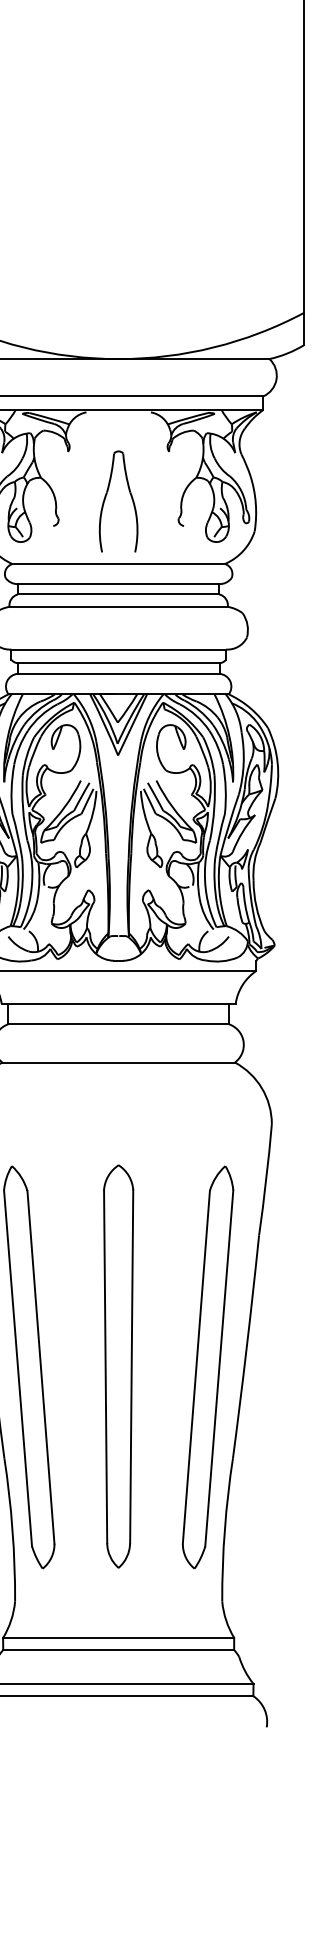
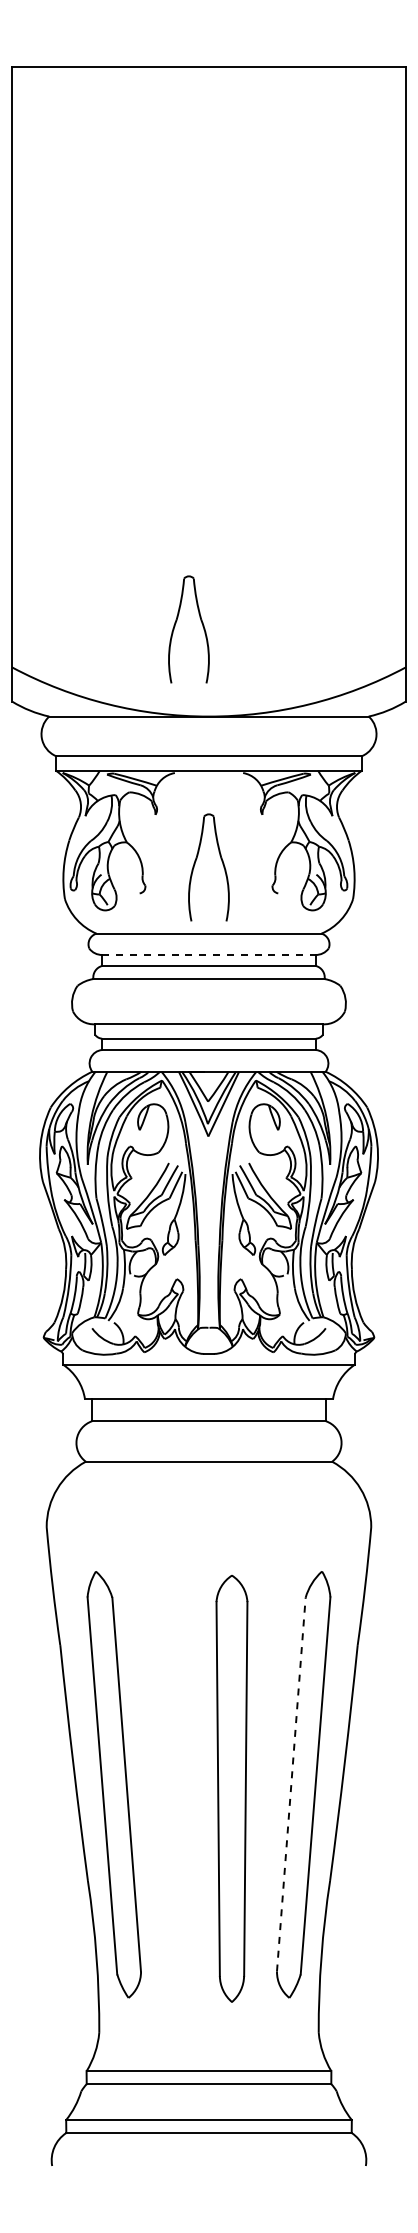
part: (87, 274) -> (175, 626), added
line: (119, 583) -> (209, 954), solid -> dashed
part: (118, 1366) -> (231, 1788), moved
line: (196, 1367) -> (291, 1784), solid -> dashed

